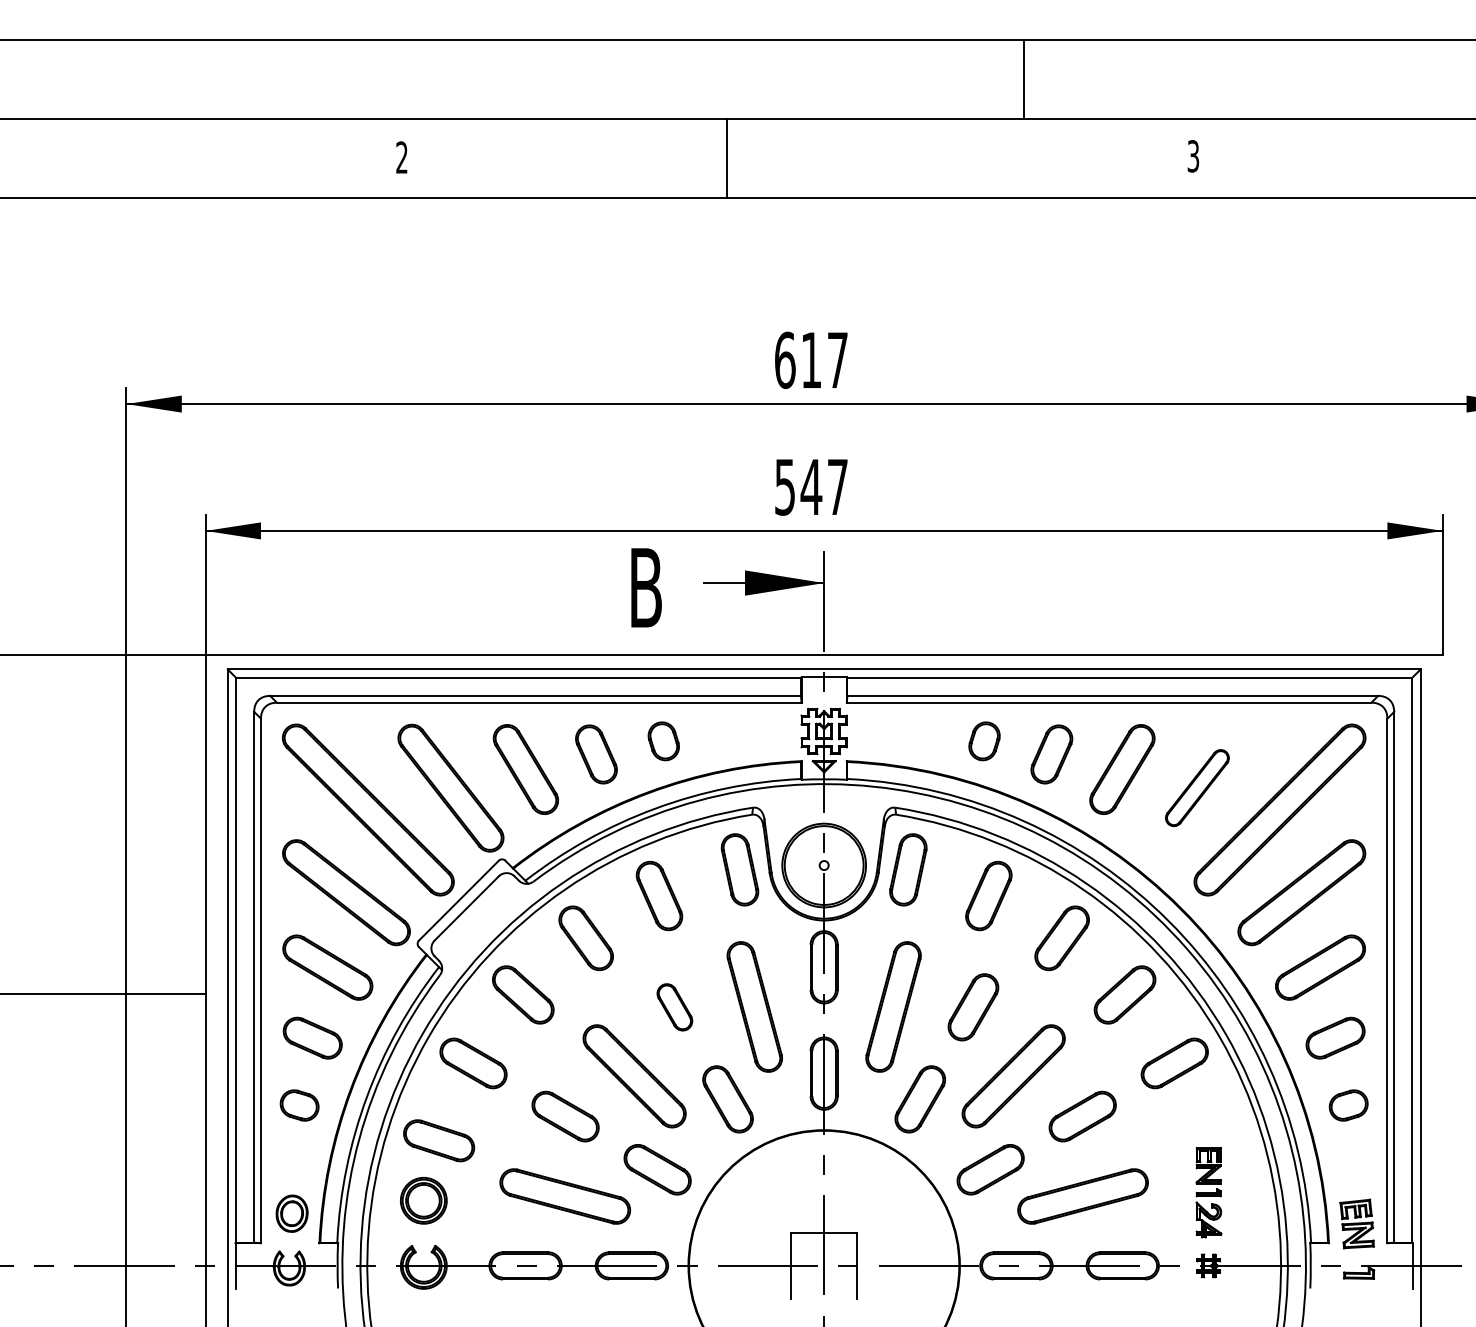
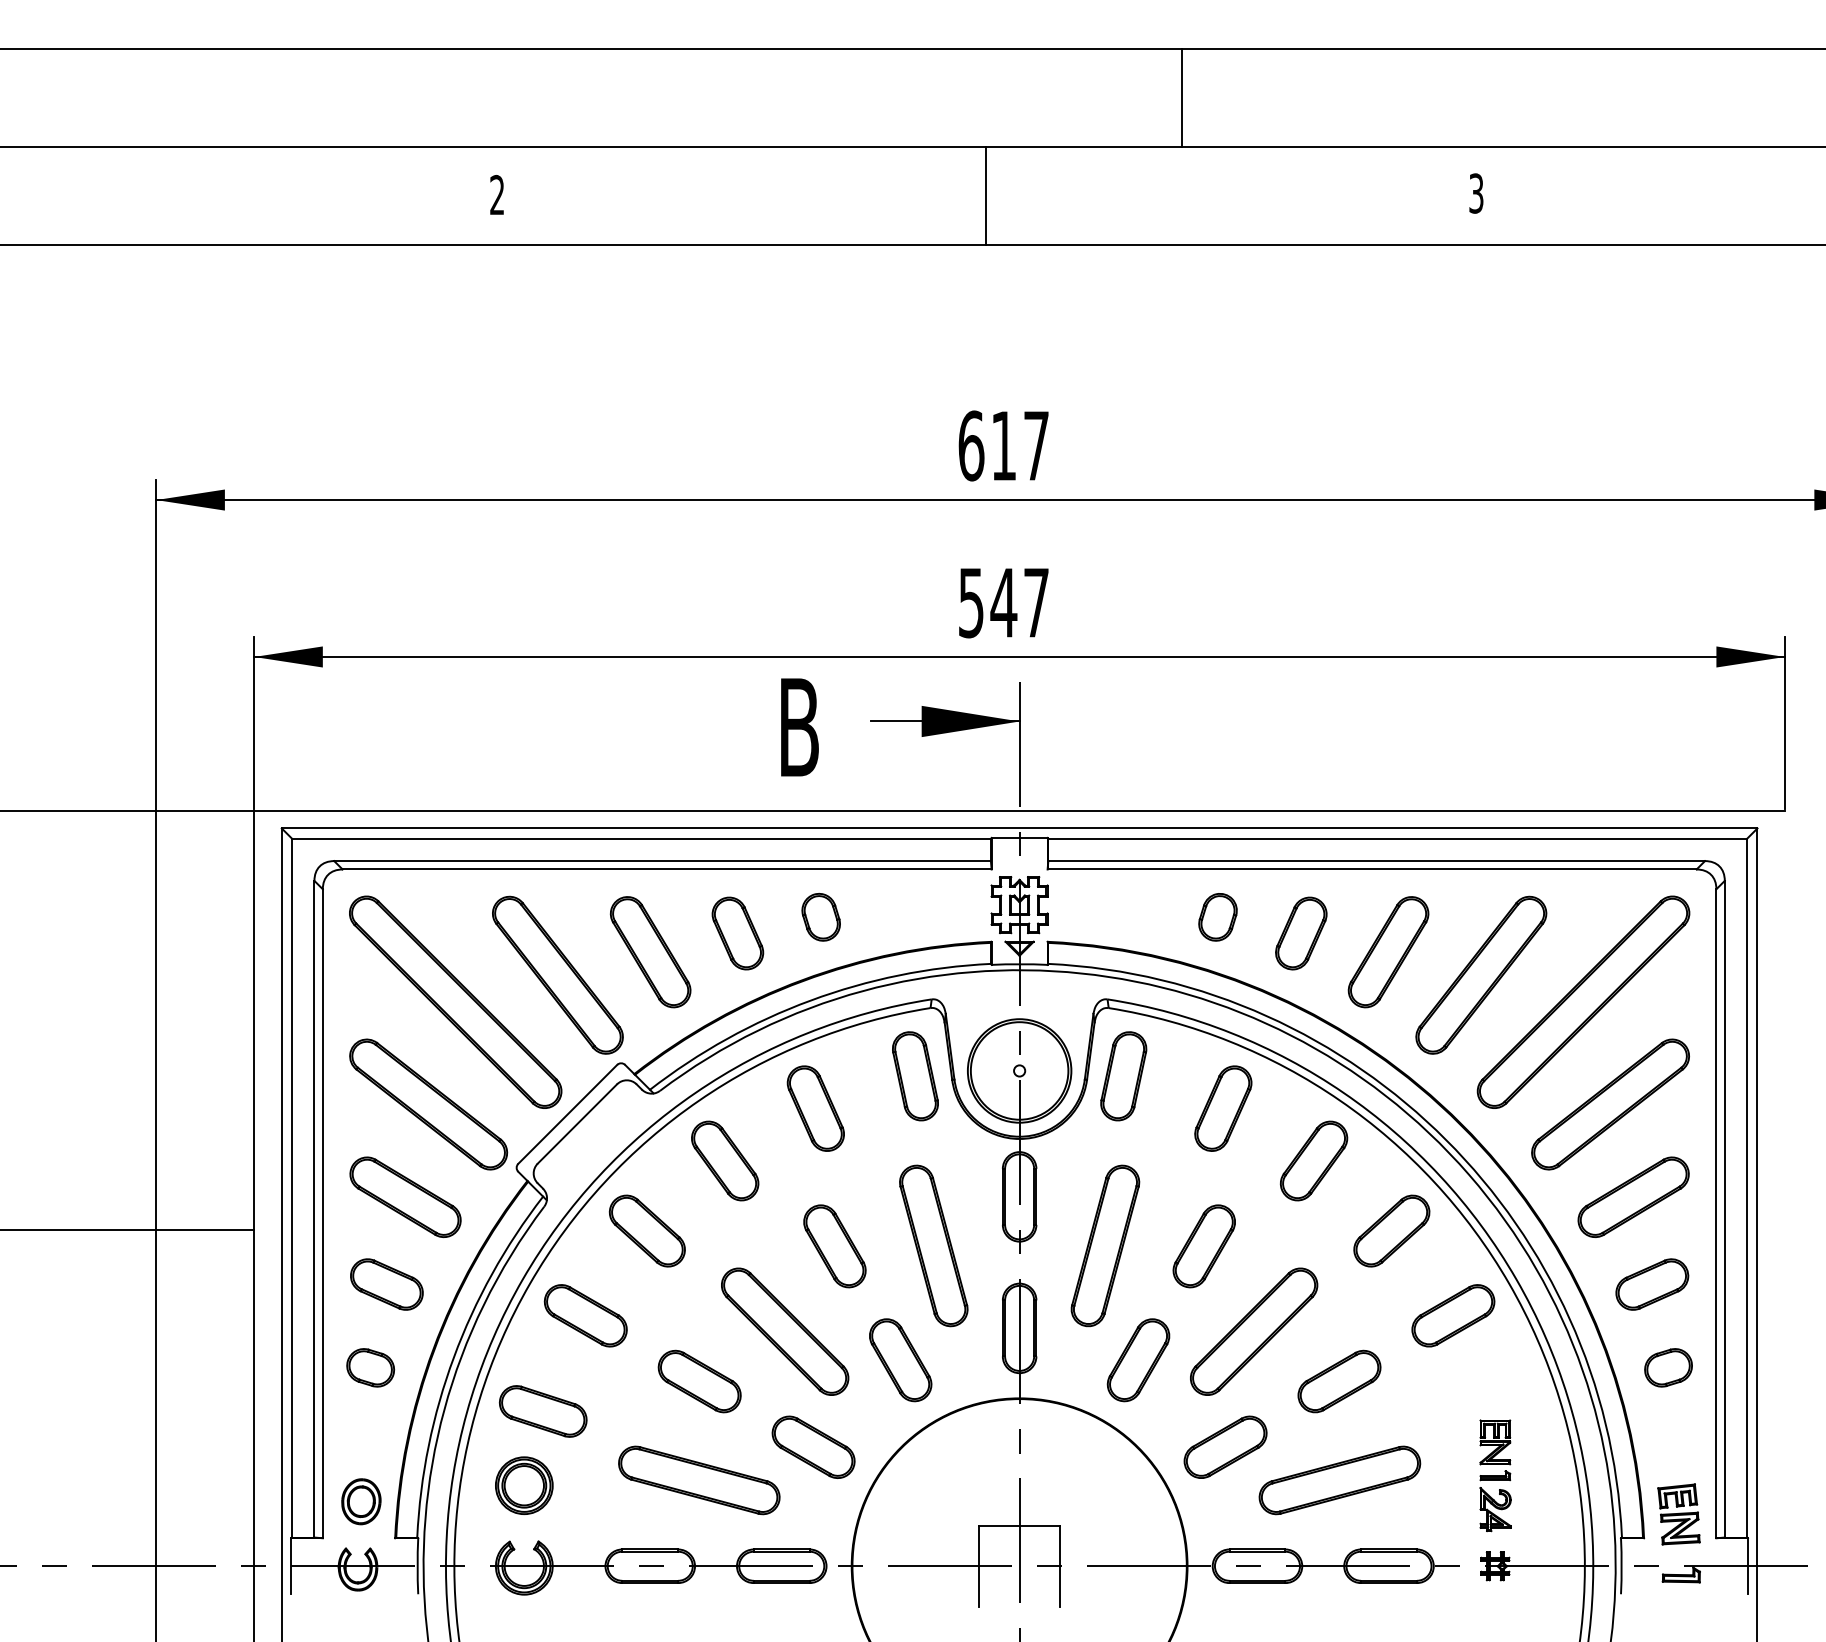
line: (1024, 79) -> (1182, 98), moved
line: (727, 158) -> (986, 196), moved
part: (1197, 787) -> (1481, 974), size x1.67
part: (674, 1007) -> (834, 1246), size x1.43

